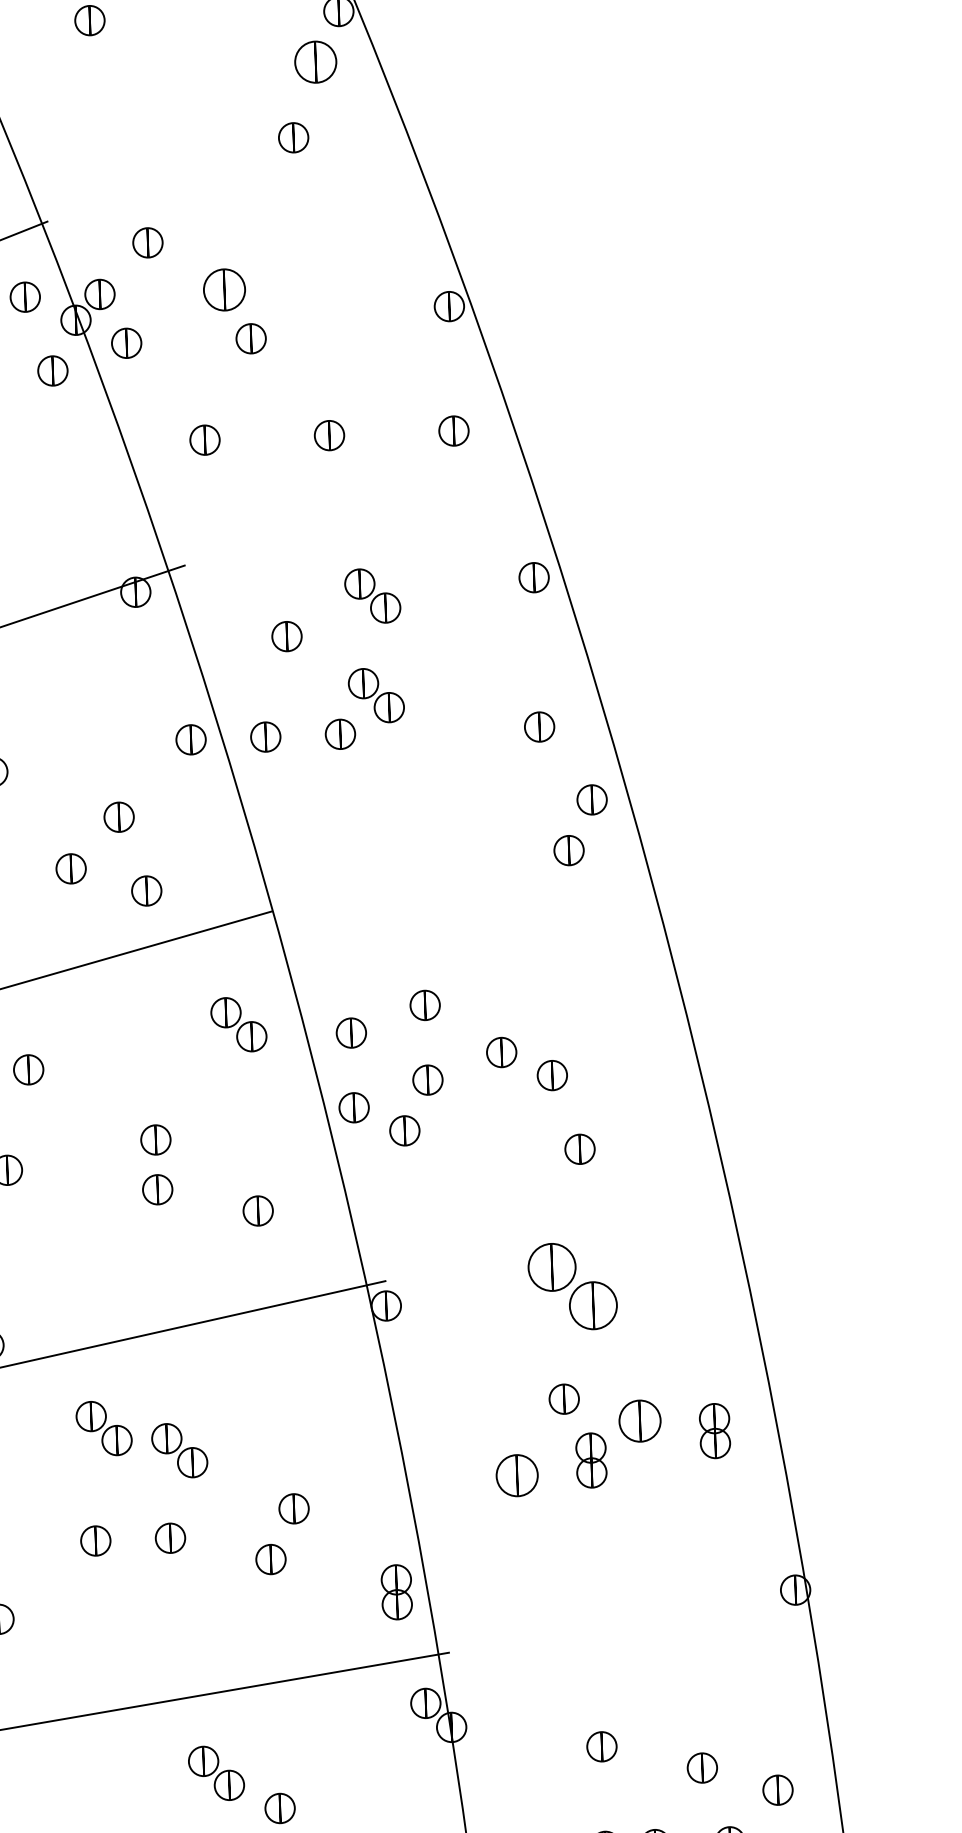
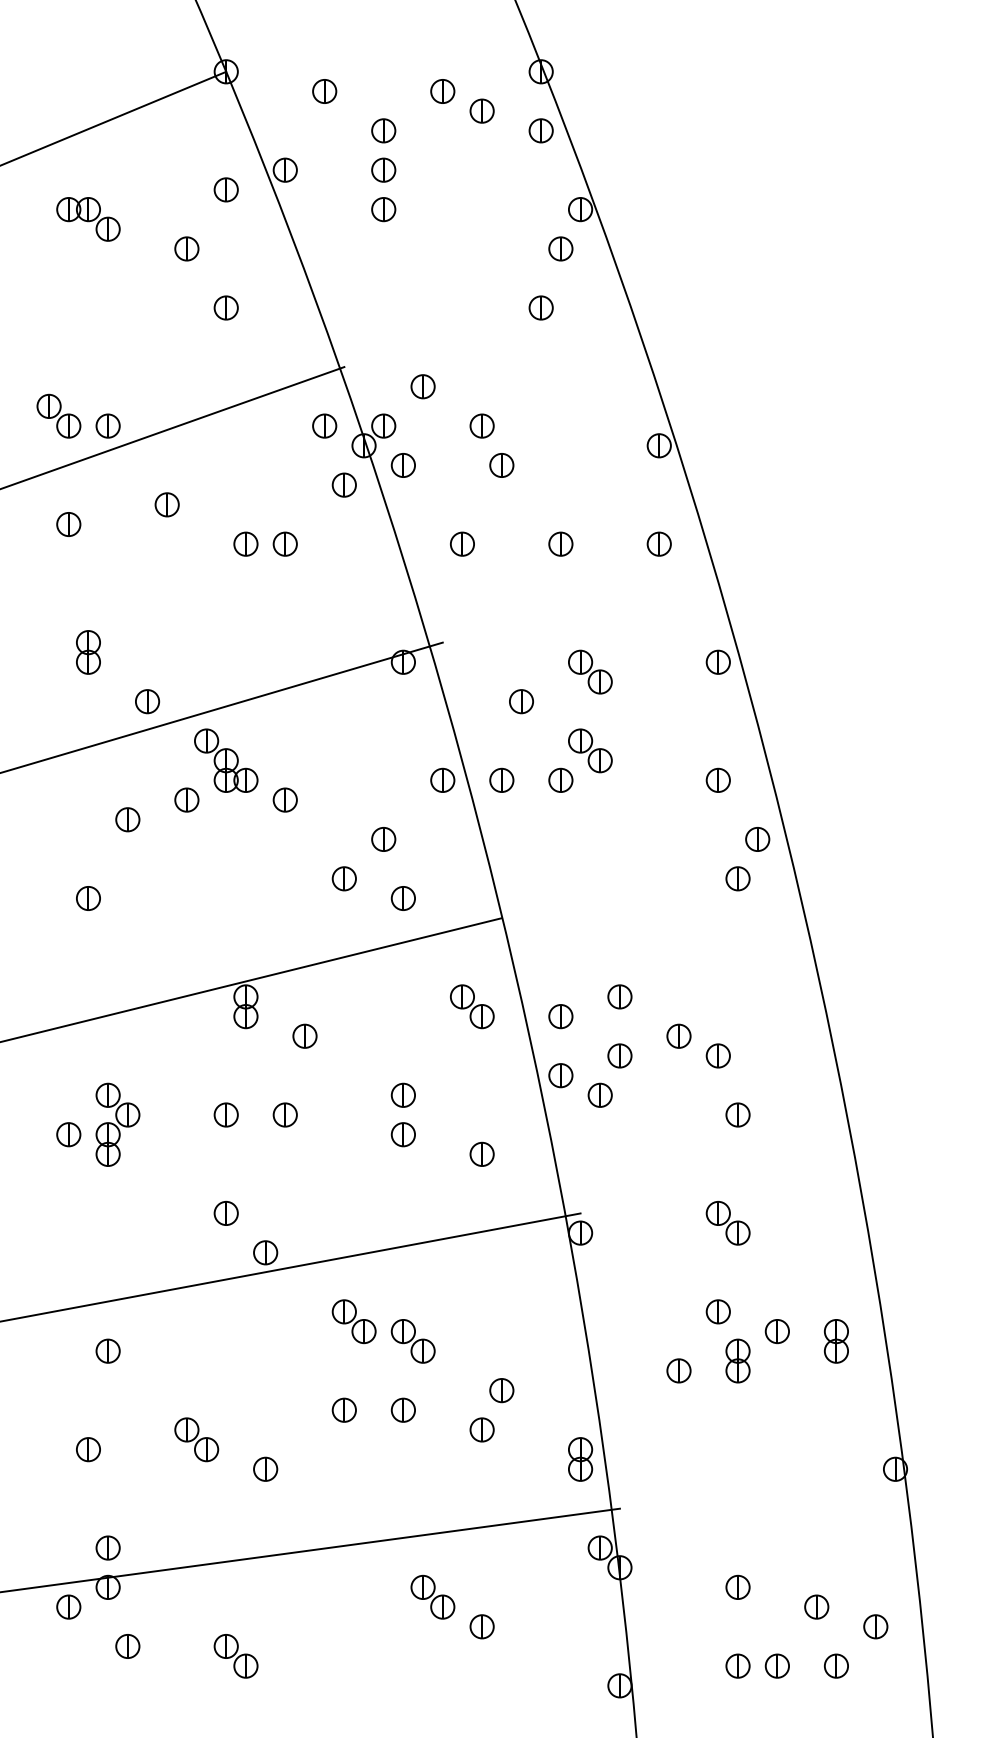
part: (315, 61) -> (560, 248), size x0.71
part: (223, 289) -> (481, 425), size x0.71
part: (571, 1287) -> (727, 1223), size x0.62
part: (638, 1421) -> (776, 1331), size x0.71
part: (516, 1475) -> (678, 1370), size x0.71

